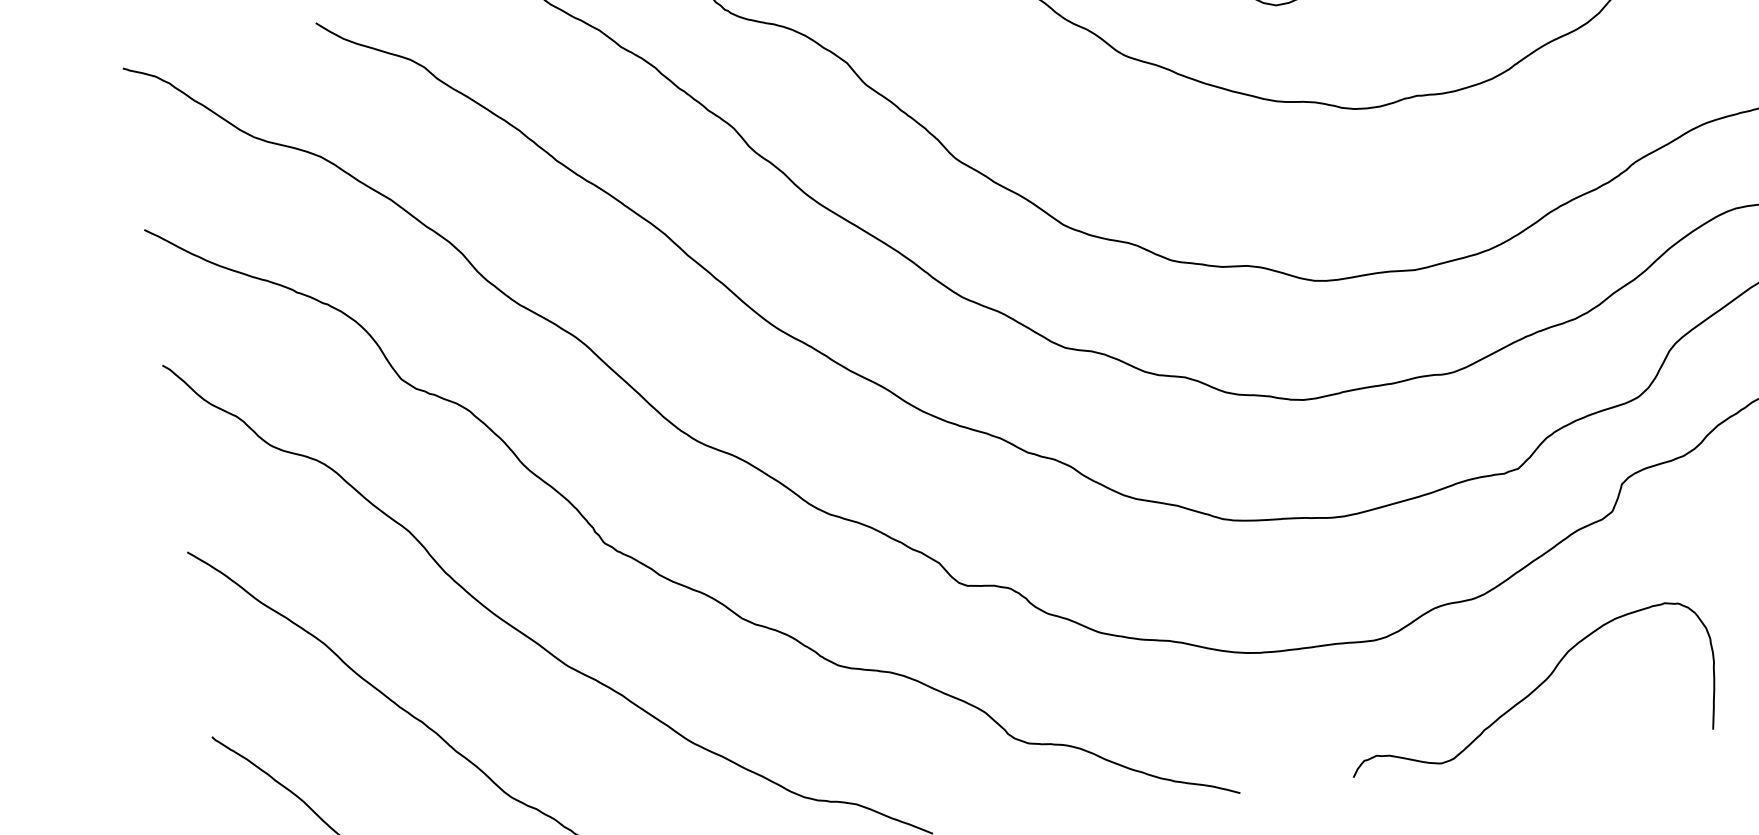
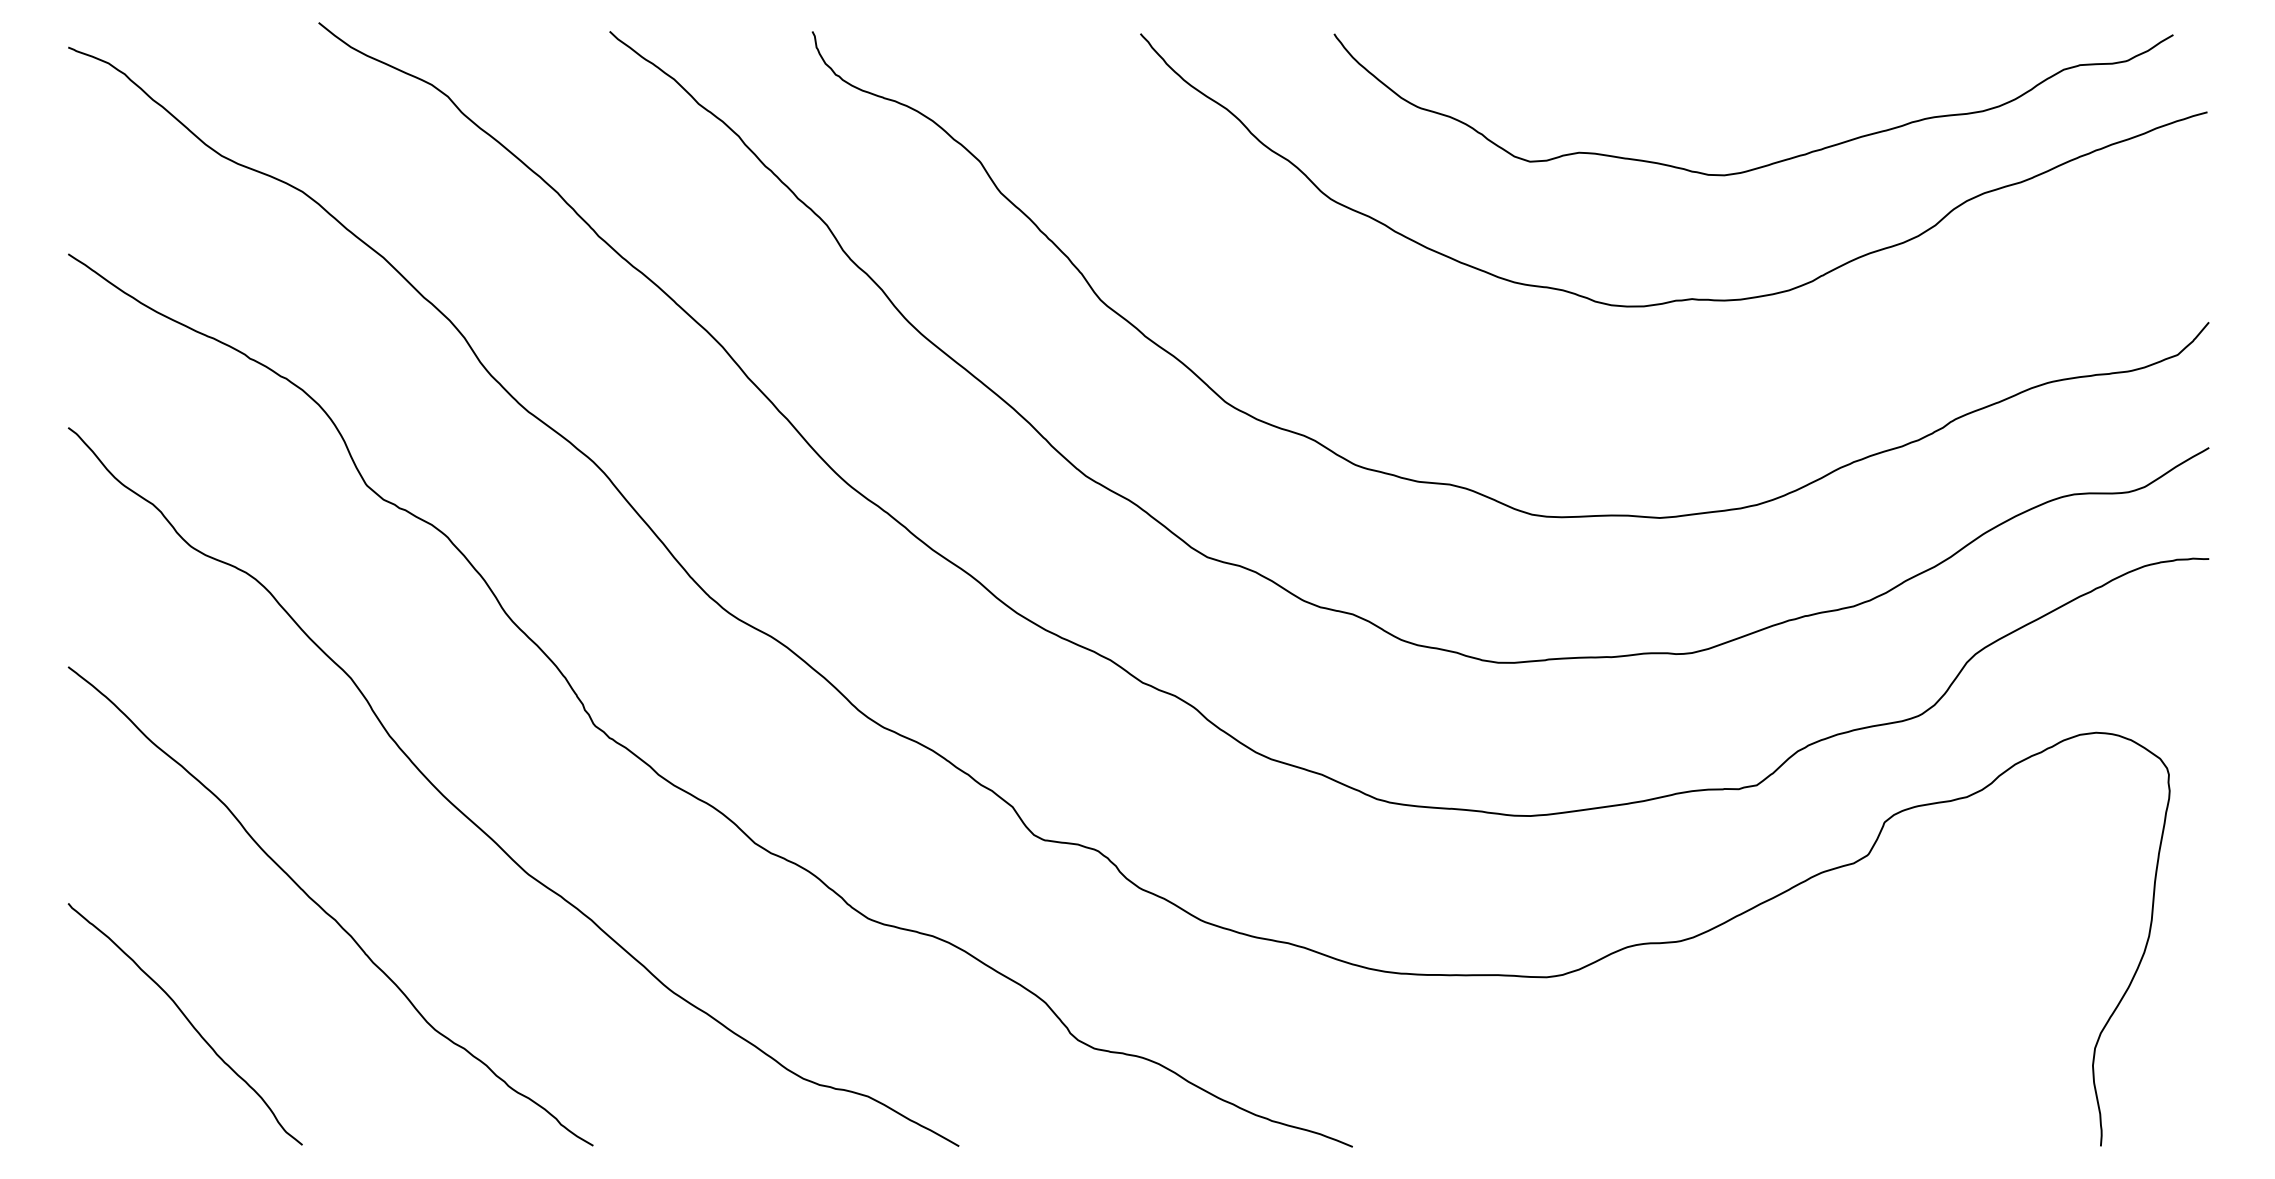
curve: (1533, 690) -> (1738, 1066), removed

